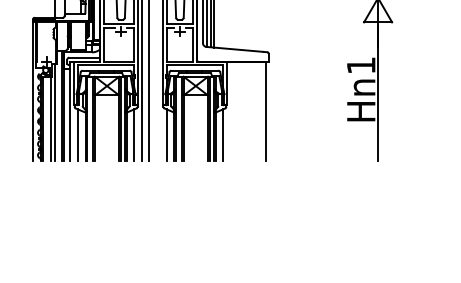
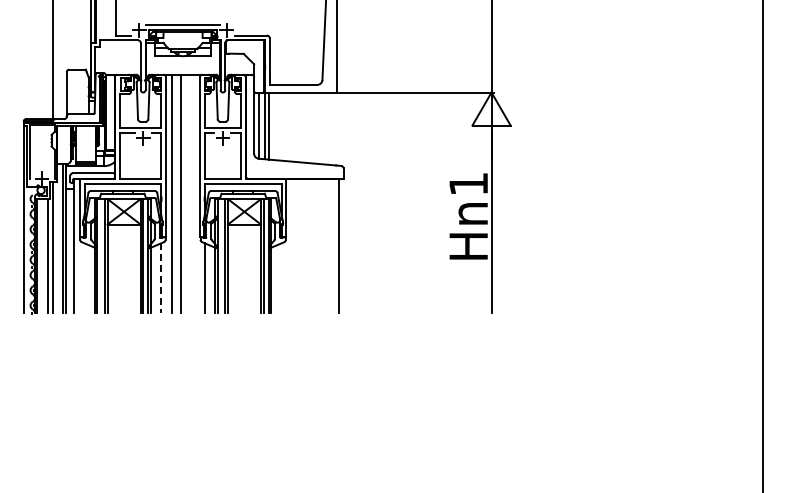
line: (77, 135) -> (84, 278), removed
line: (133, 135) -> (160, 278), solid -> dashed
line: (223, 135) -> (281, 278), removed

